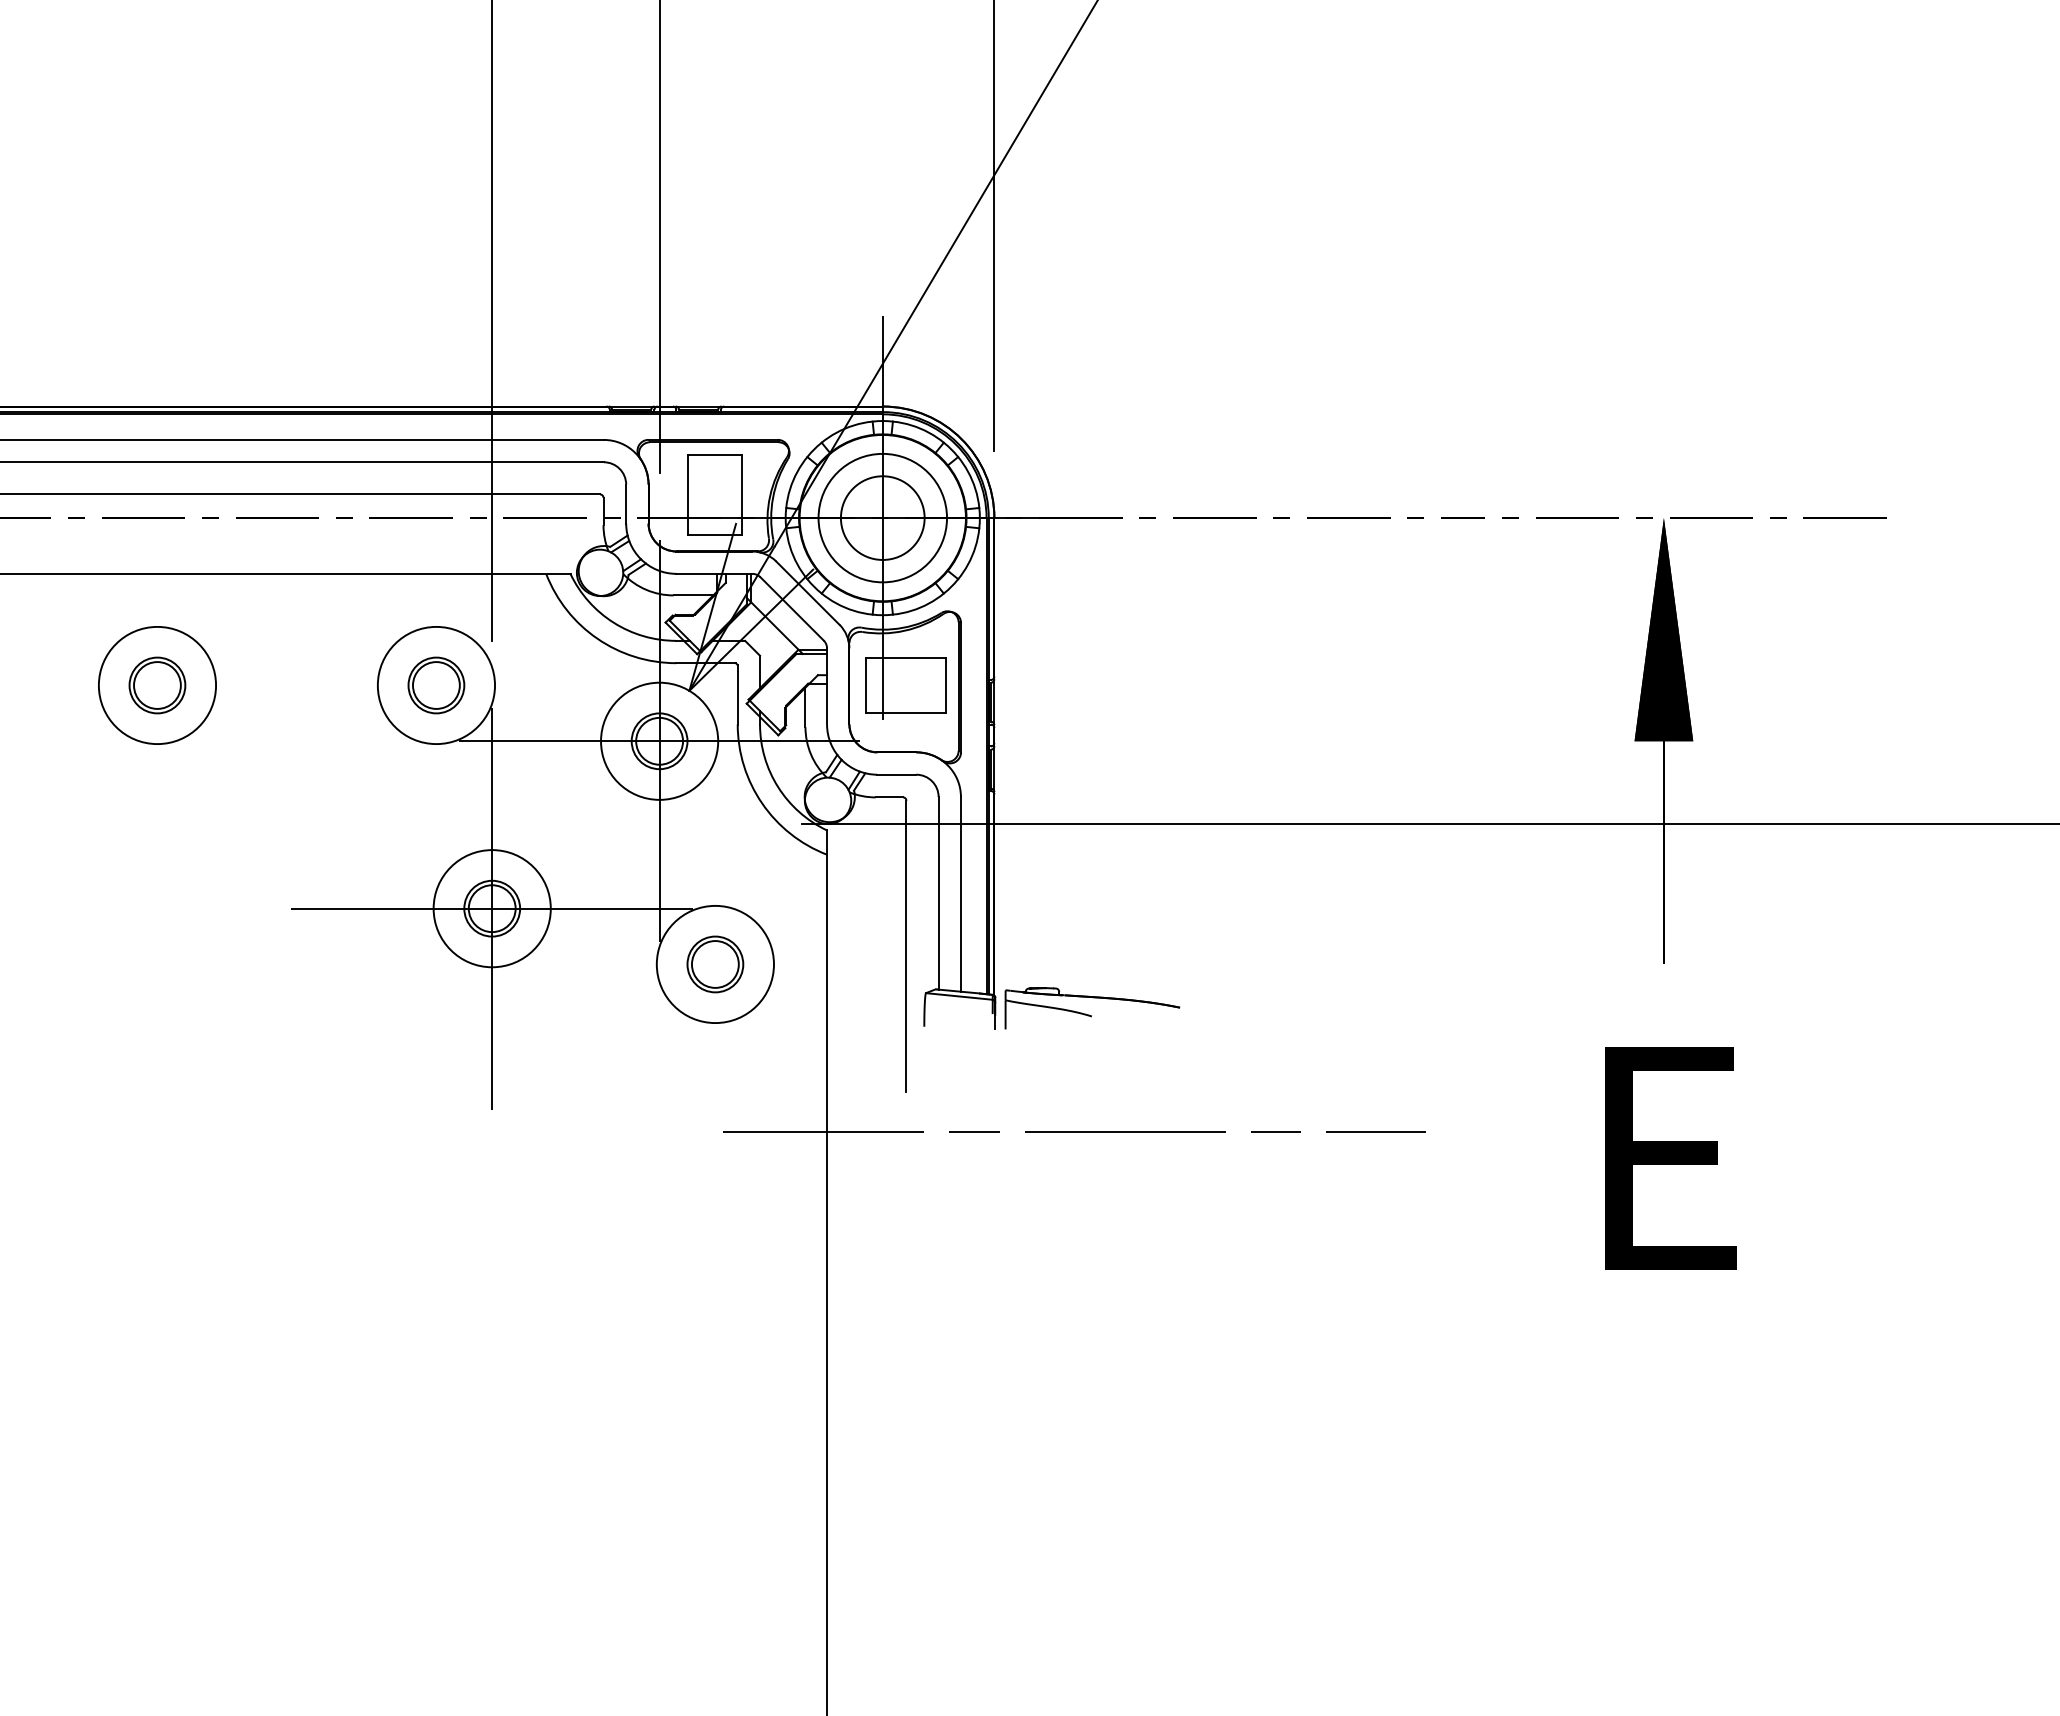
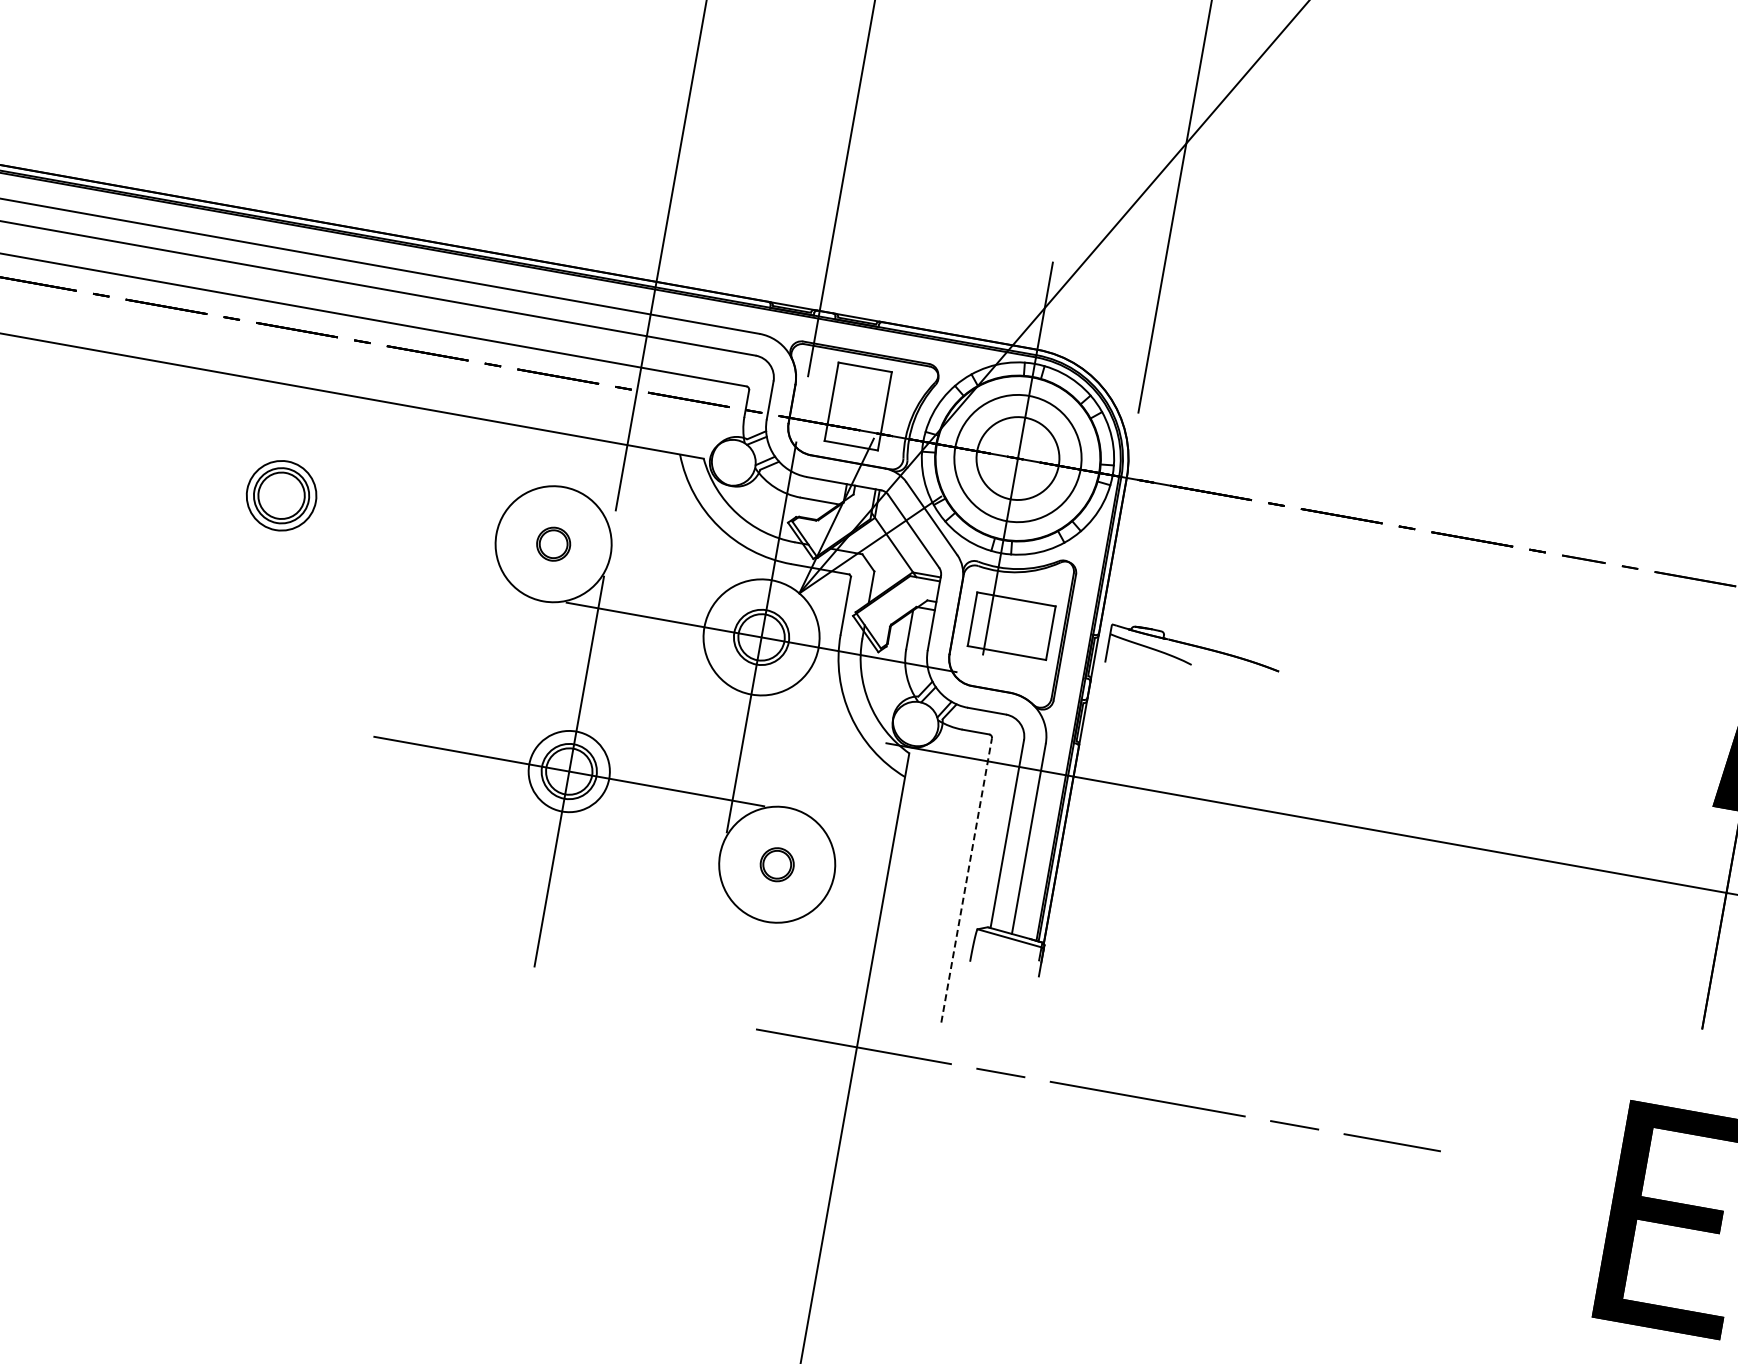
circle: (157, 685) -> (281, 495), size x0.6
part: (436, 685) -> (553, 544), size x0.6
circle: (491, 908) -> (568, 771), size x0.7
line: (906, 946) -> (966, 880), solid -> dashed
part: (715, 964) -> (777, 864), size x0.6
part: (1089, 1014) -> (1189, 662), moved

